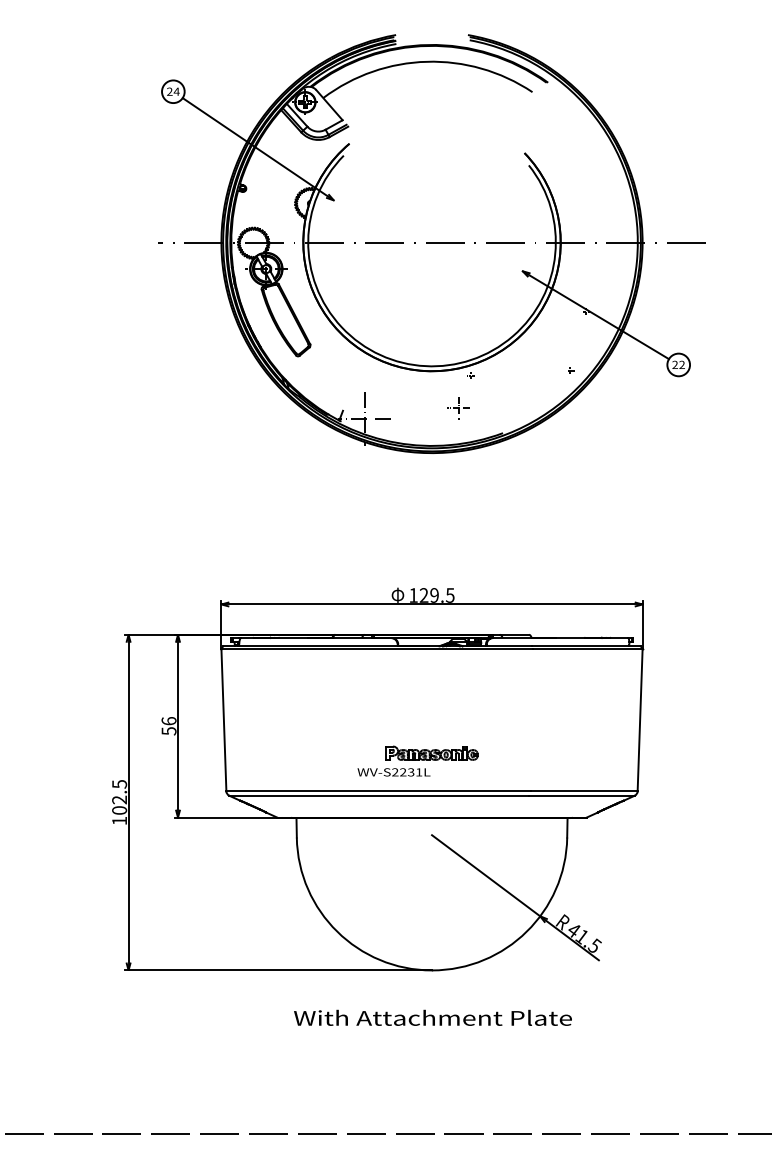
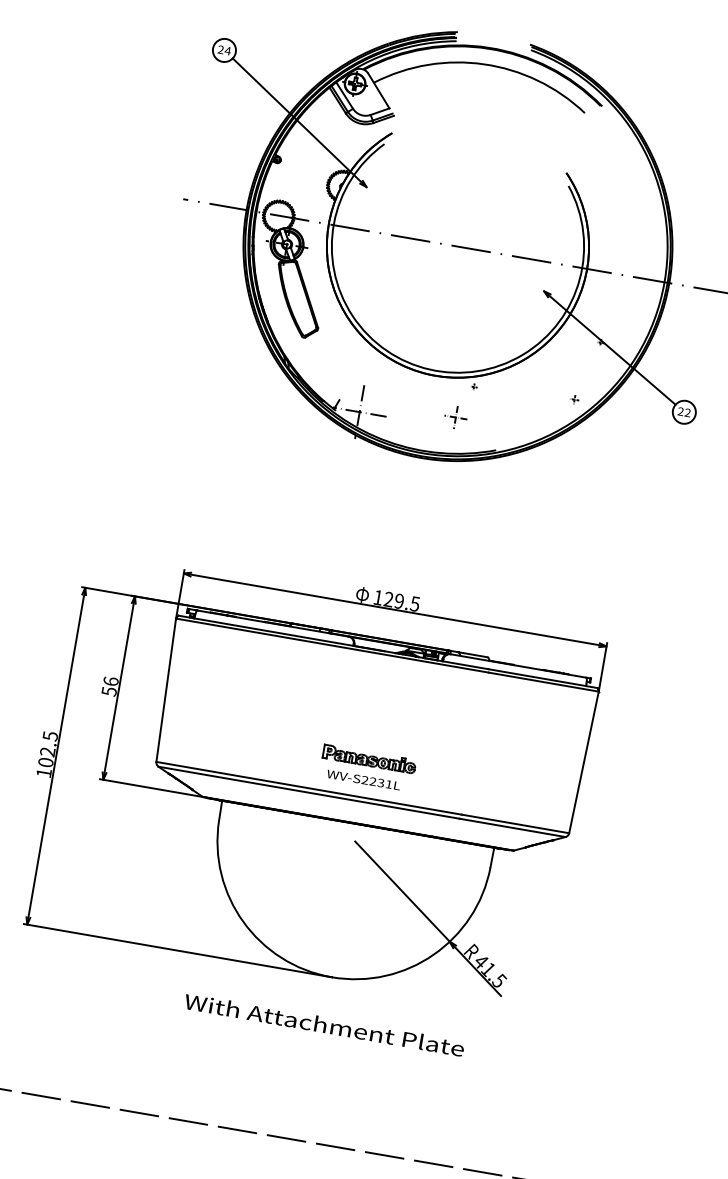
text: (393, 772) -> (363, 780), moved

